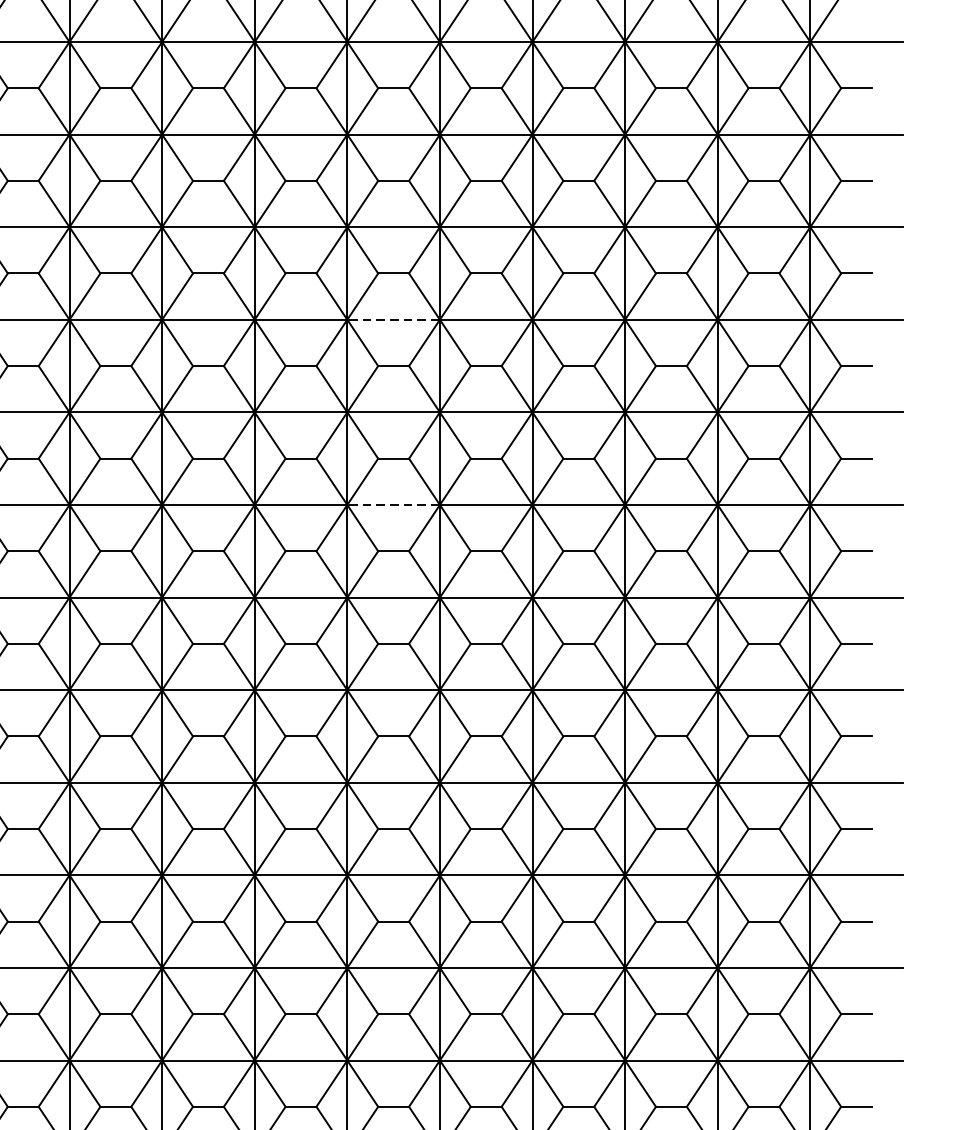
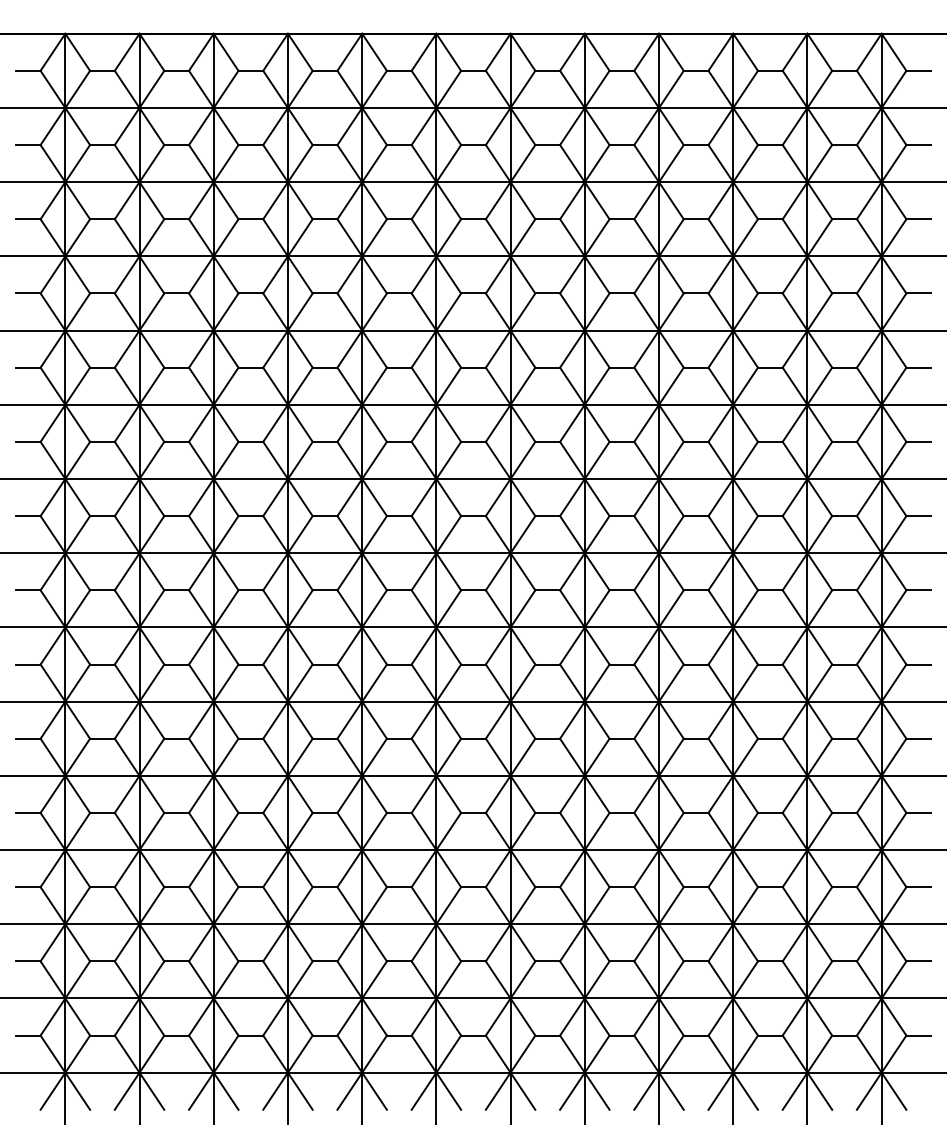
line: (393, 319) -> (547, 330), dashed -> solid
line: (393, 505) -> (547, 479), dashed -> solid

